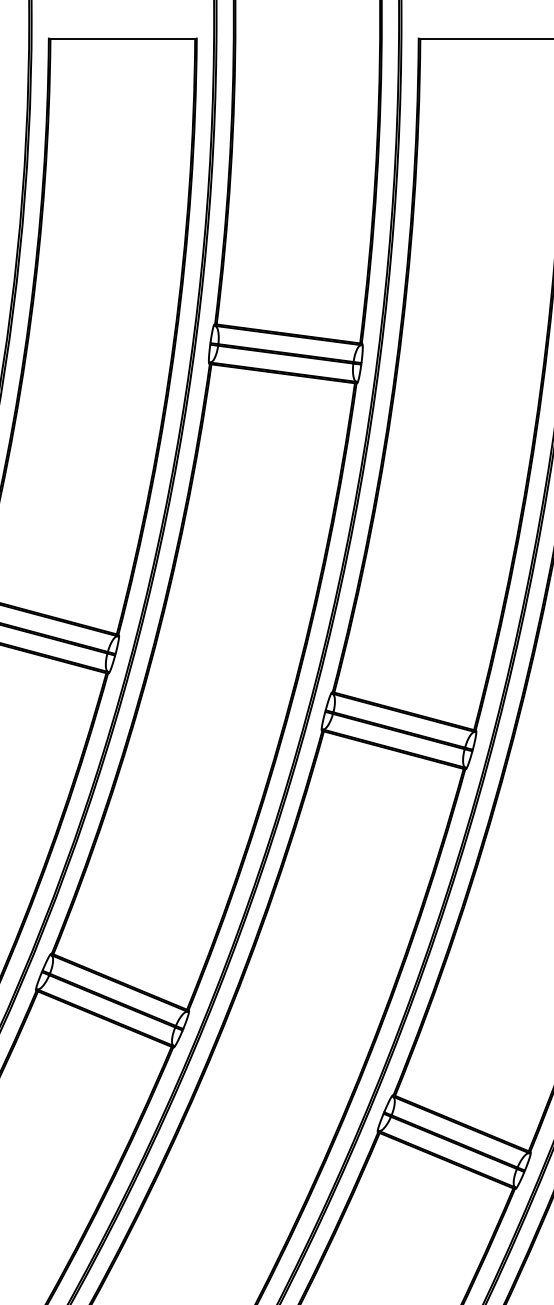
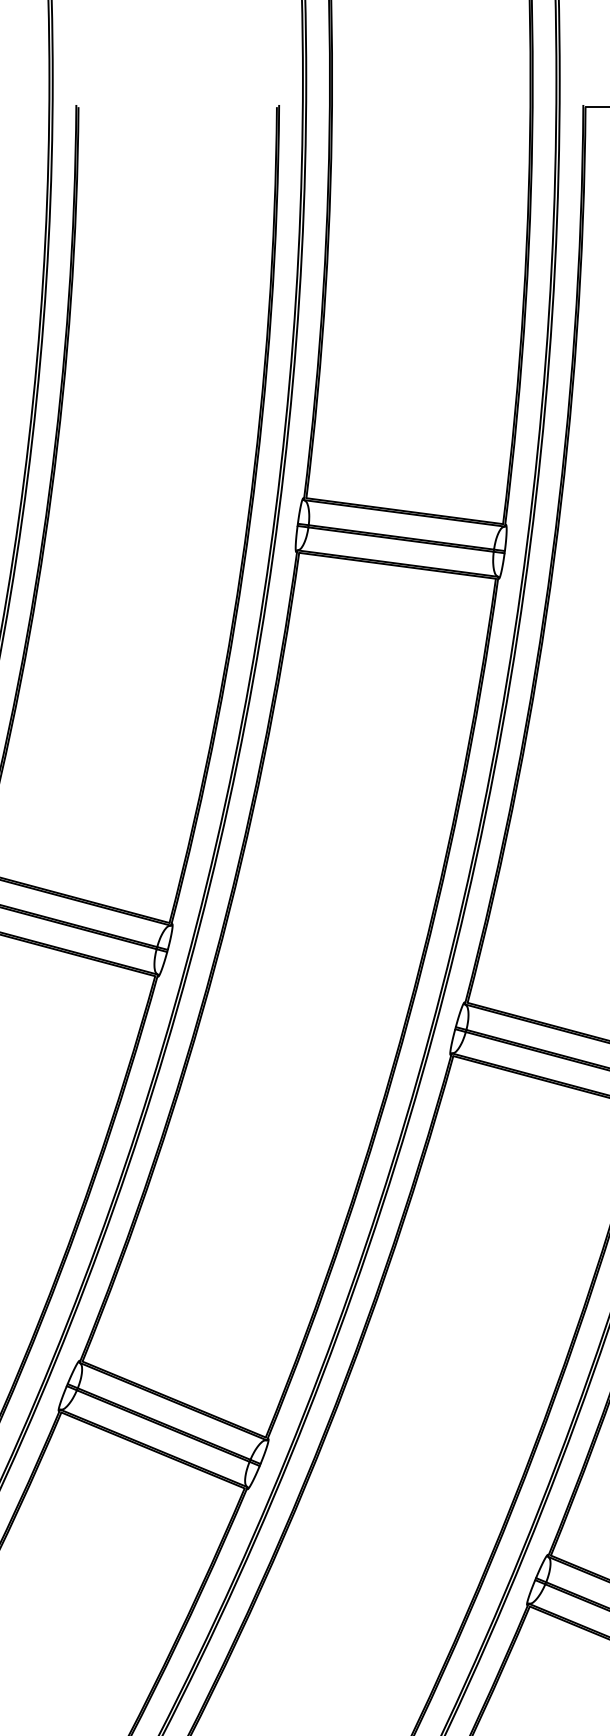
line: (122, 39) -> (177, 107), removed

